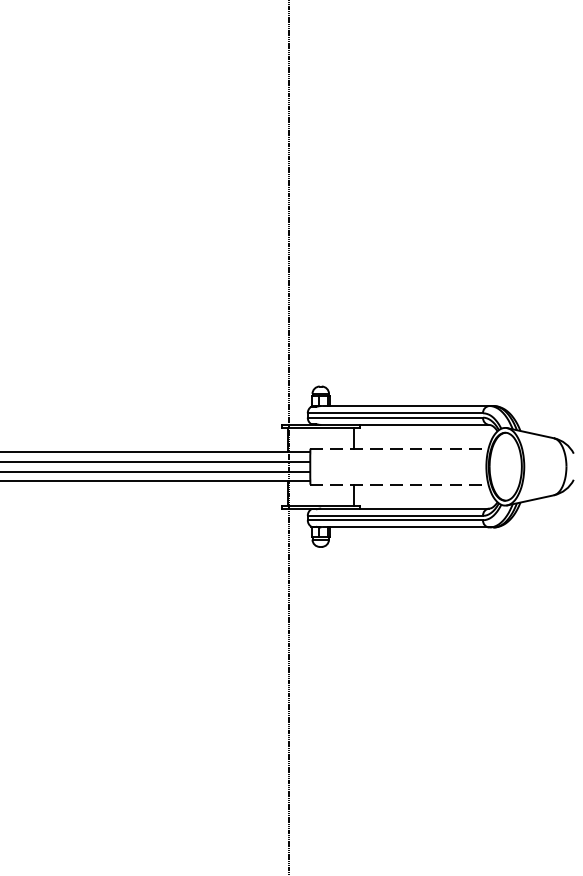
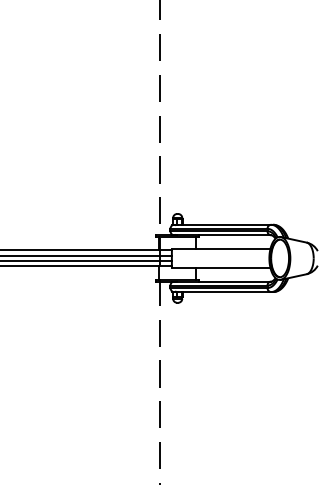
line: (399, 448) -> (221, 248), dashed -> solid
line: (399, 484) -> (221, 268), dashed -> solid

